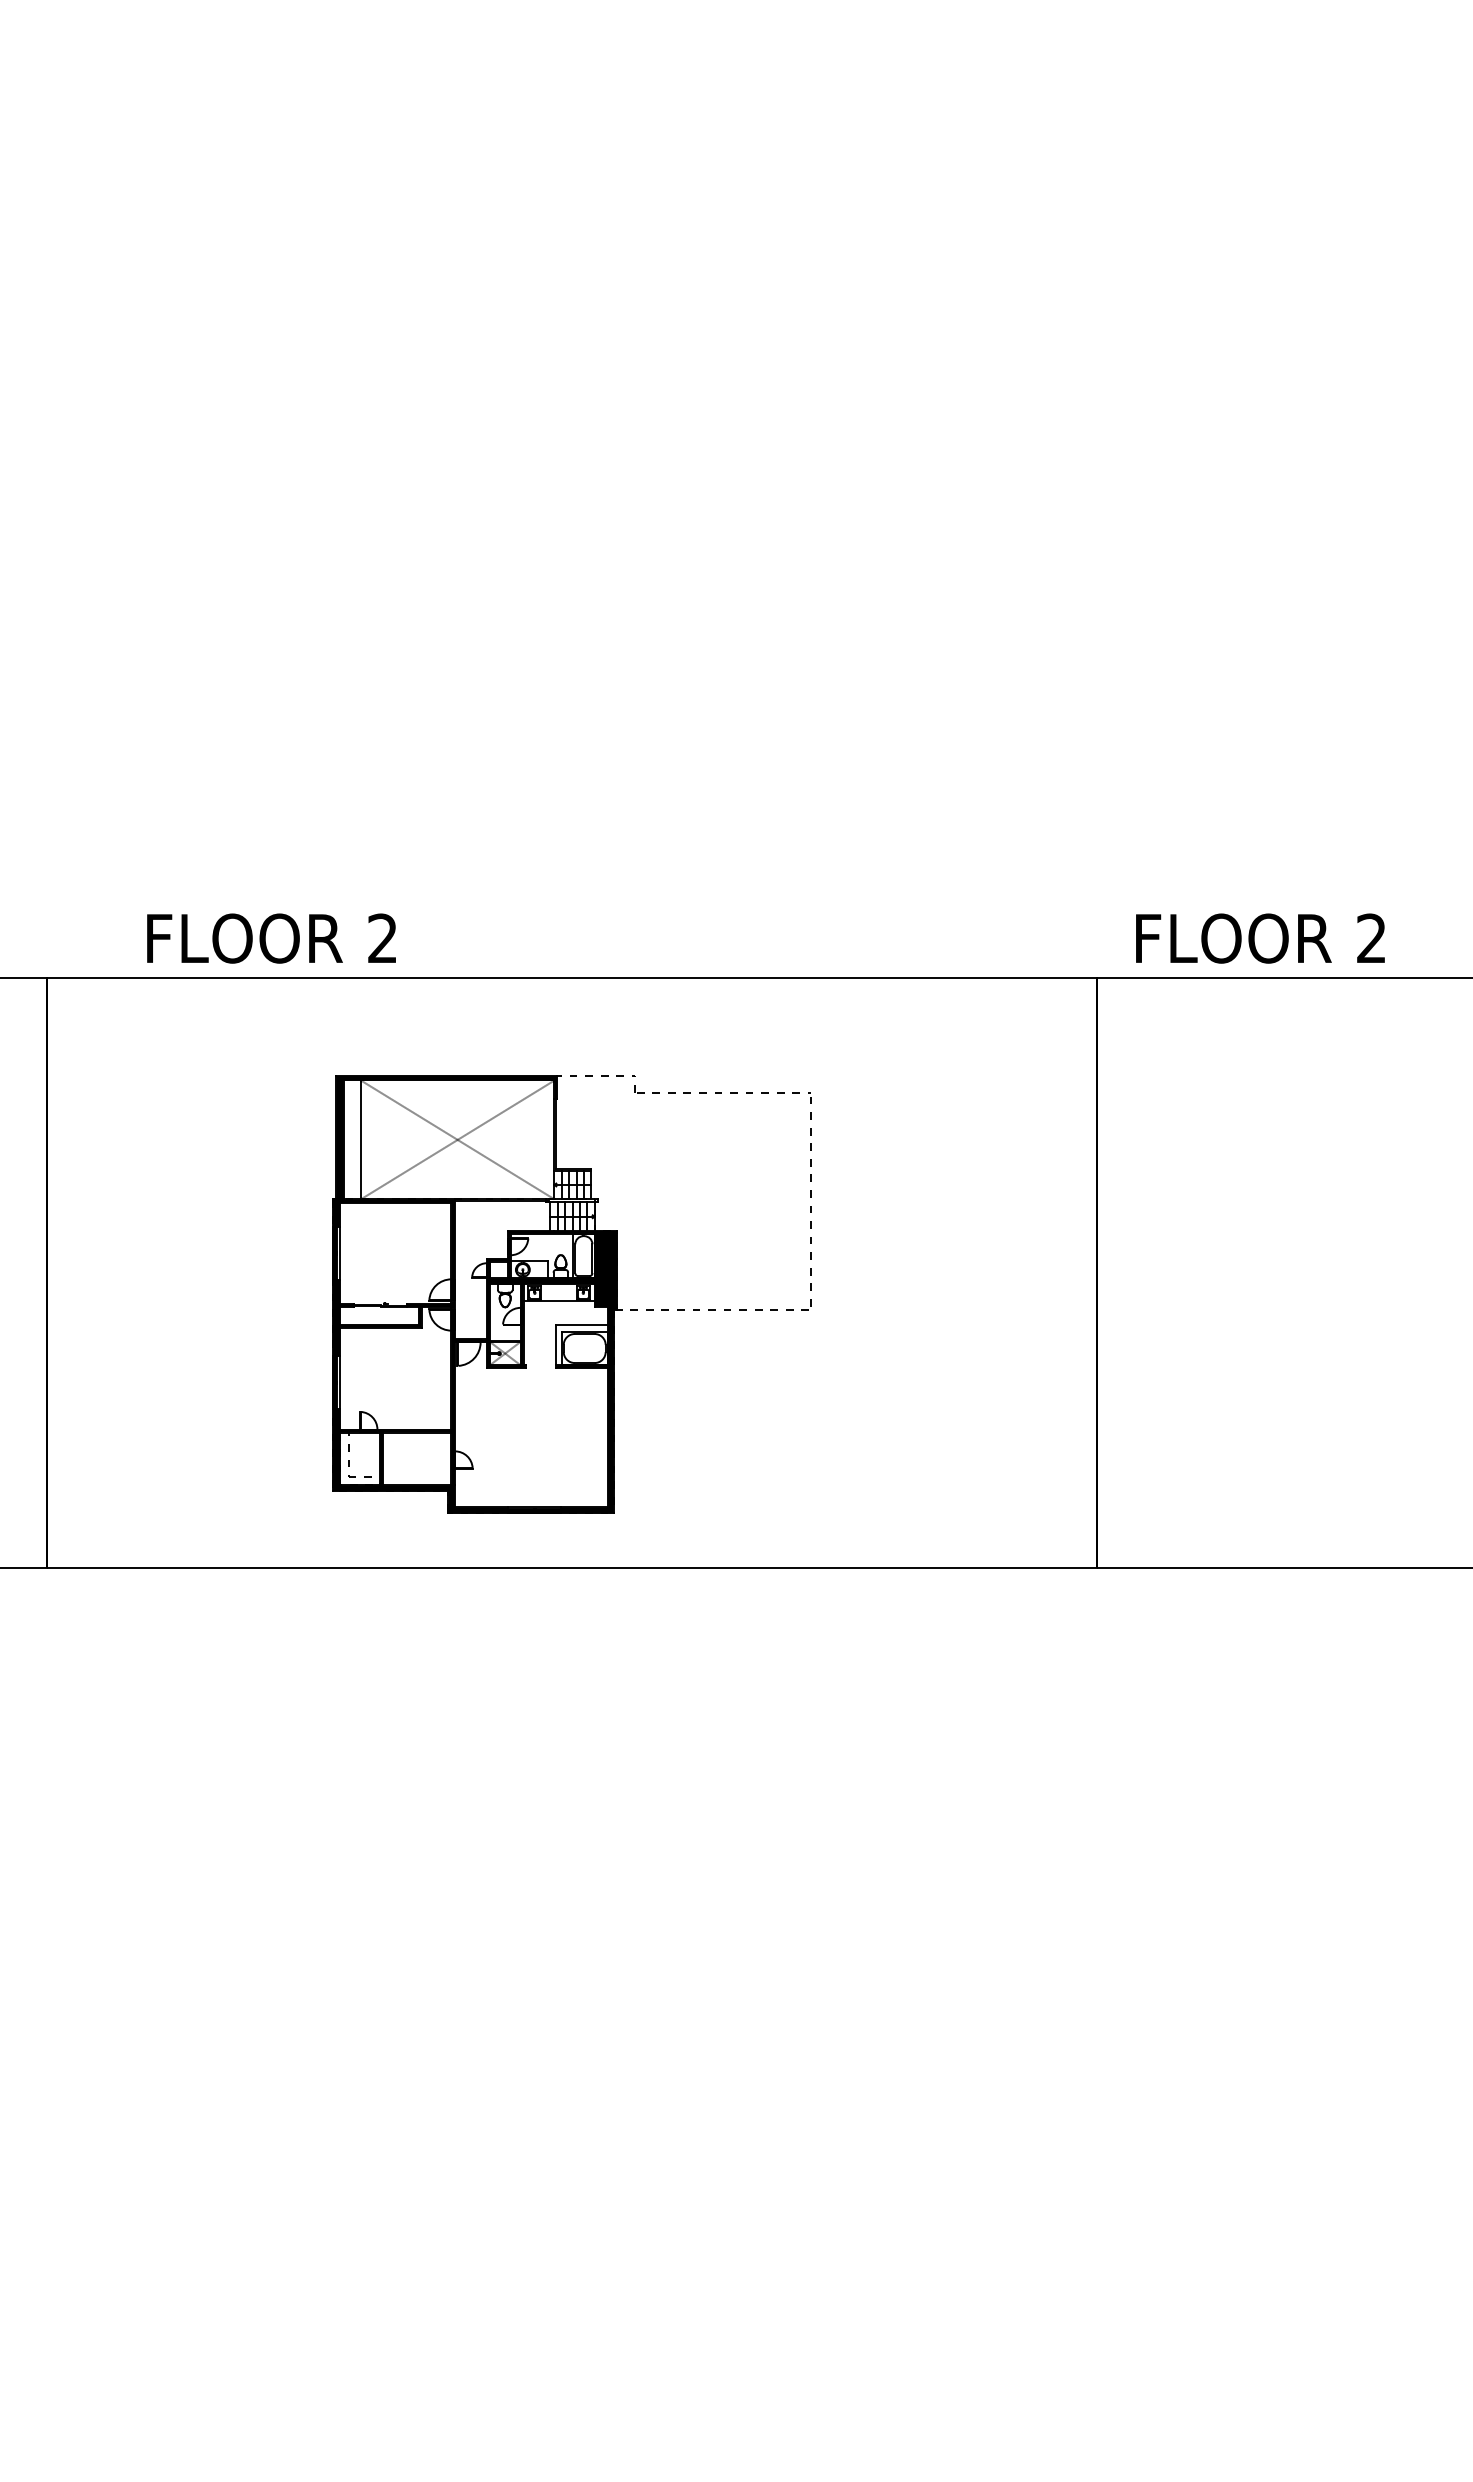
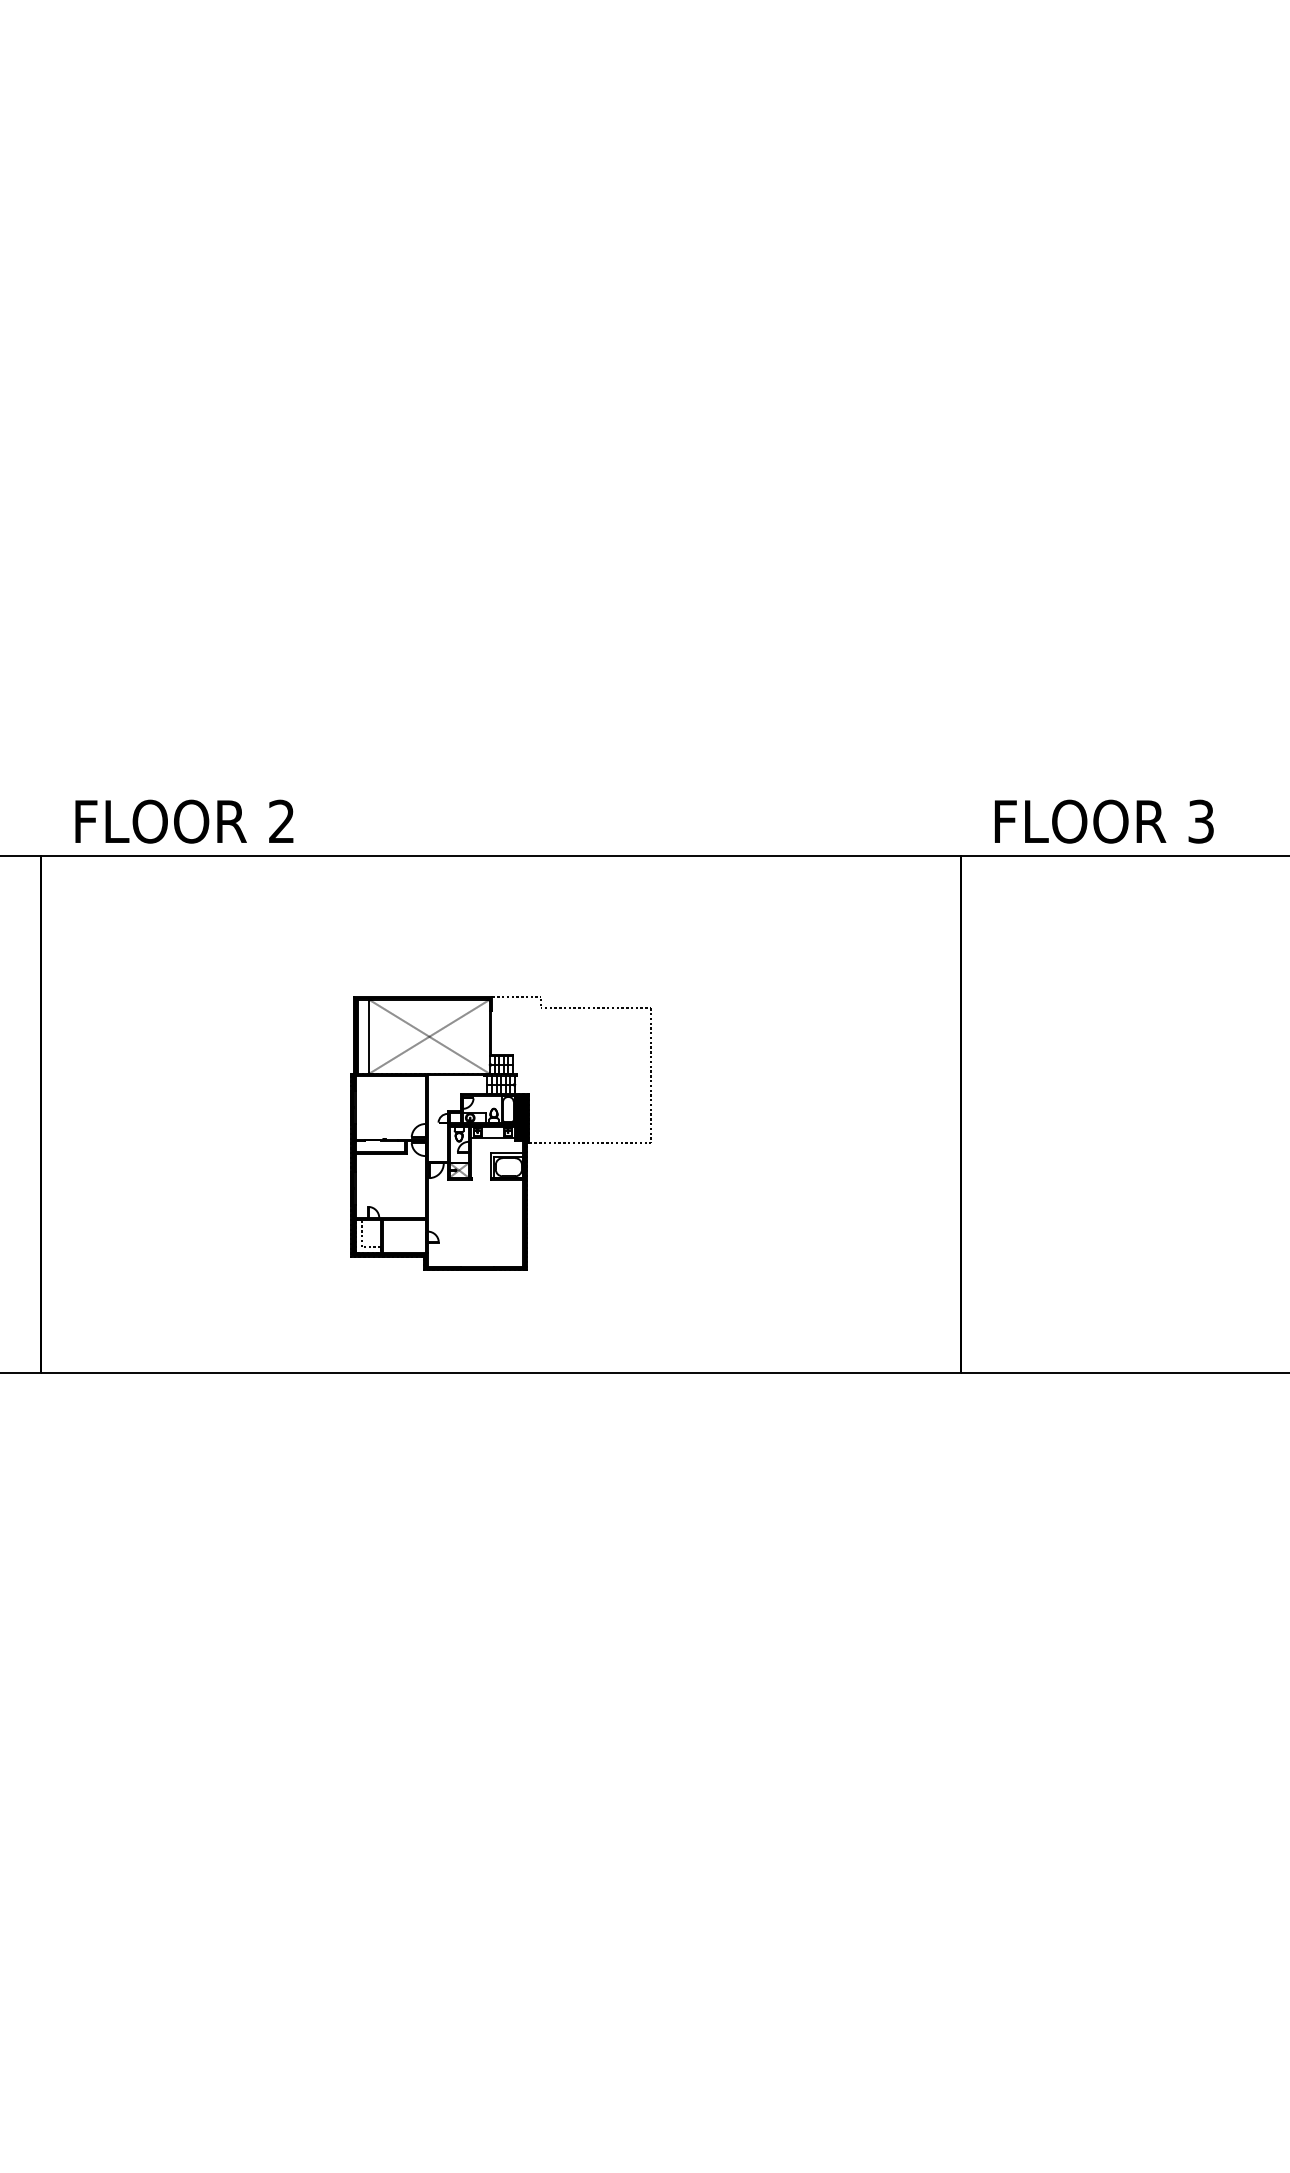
text: (271, 938) -> (184, 821), moved
text: (1371, 938) -> (1201, 821), 2 -> 3
part: (571, 1294) -> (500, 1133), size x0.71

